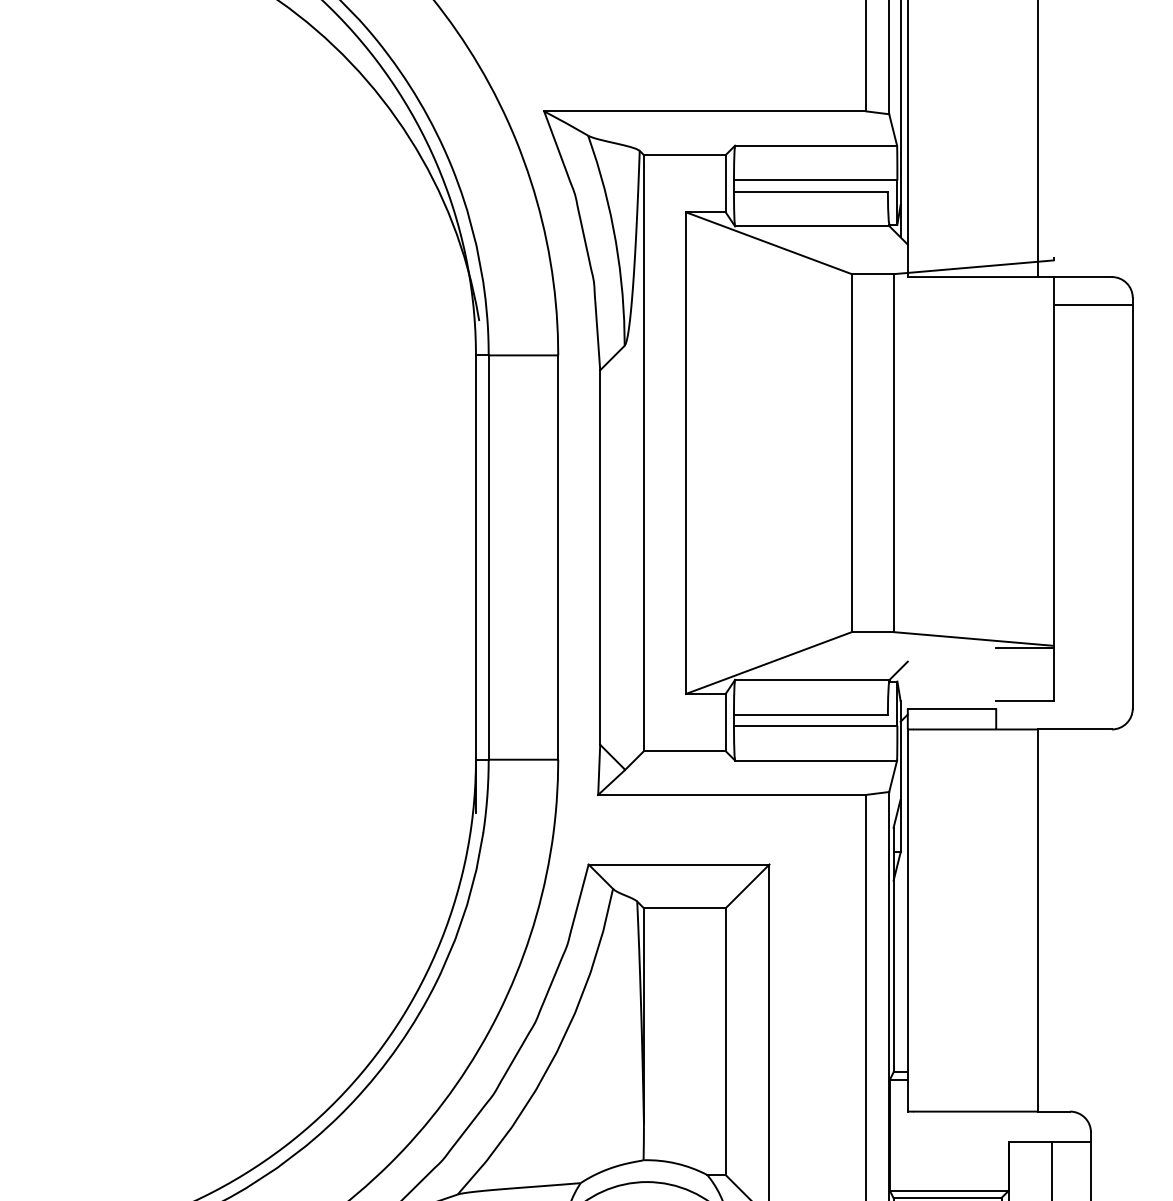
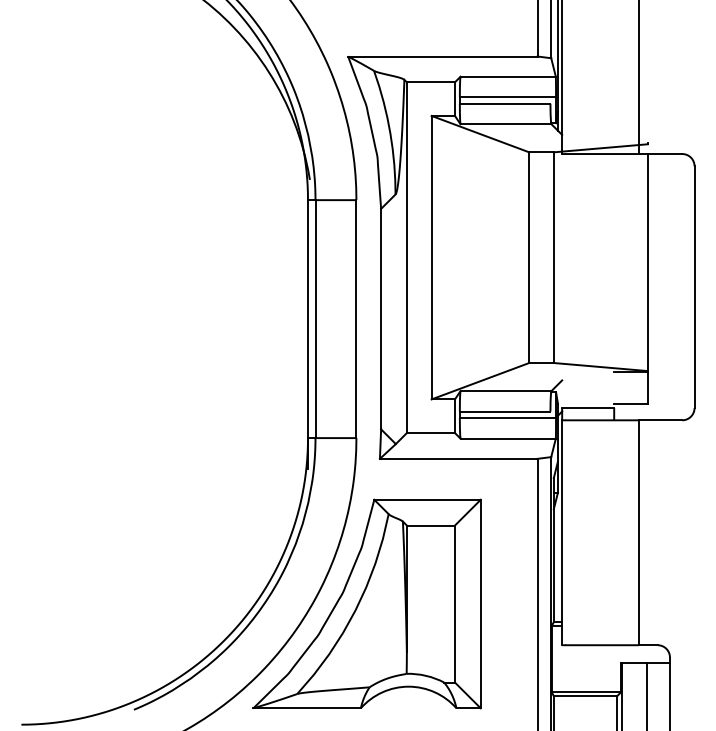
line: (1091, 305) -> (670, 170), removed

